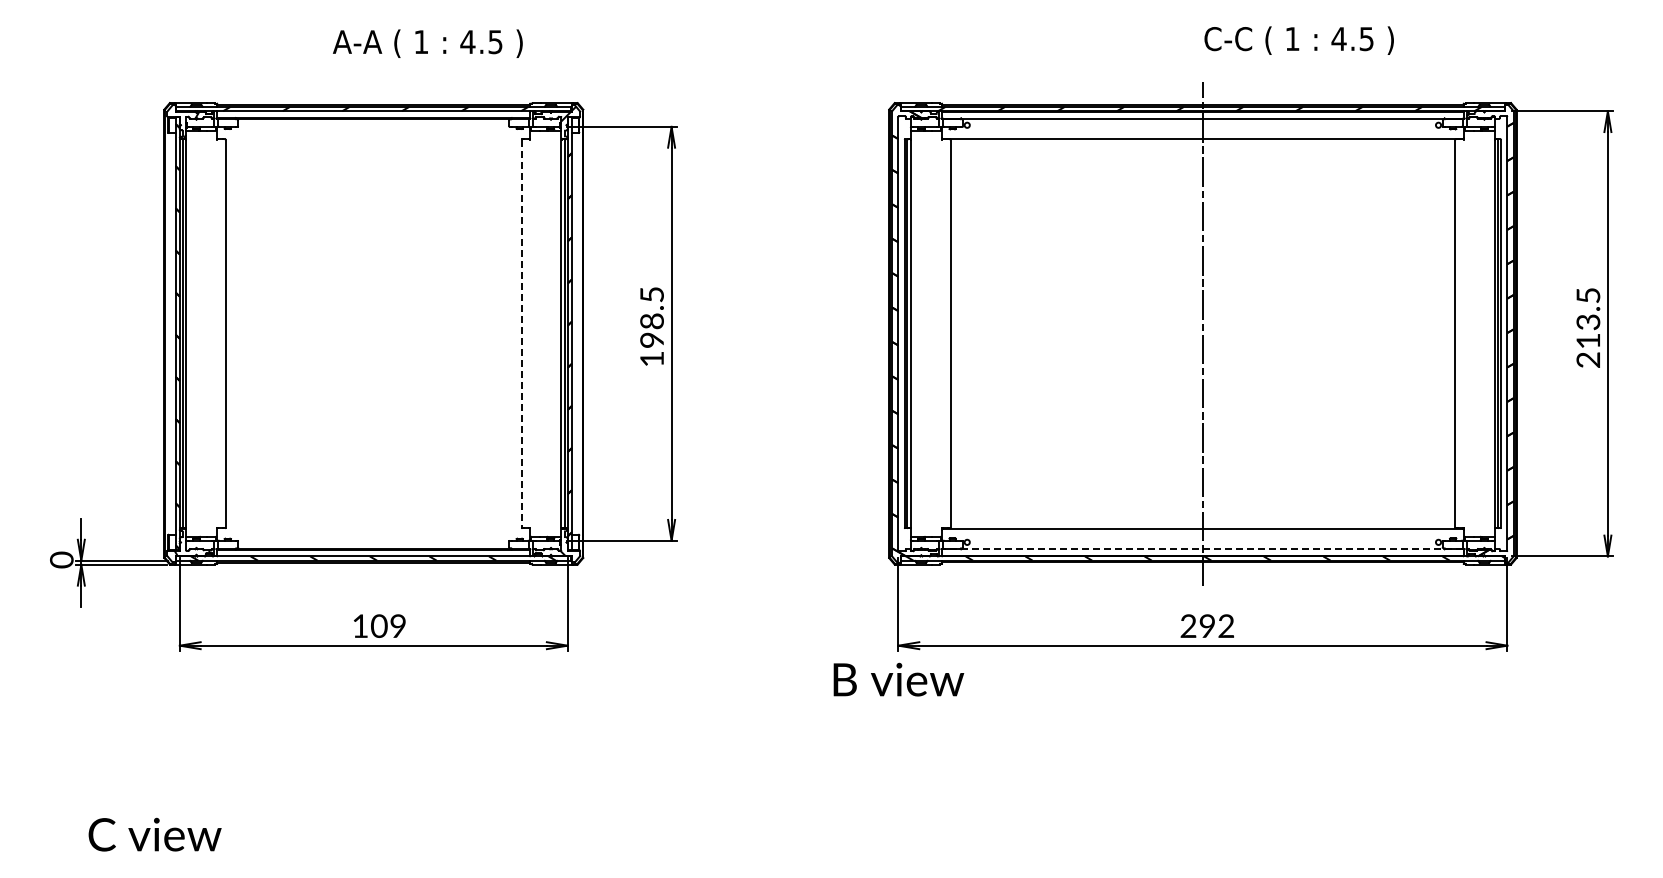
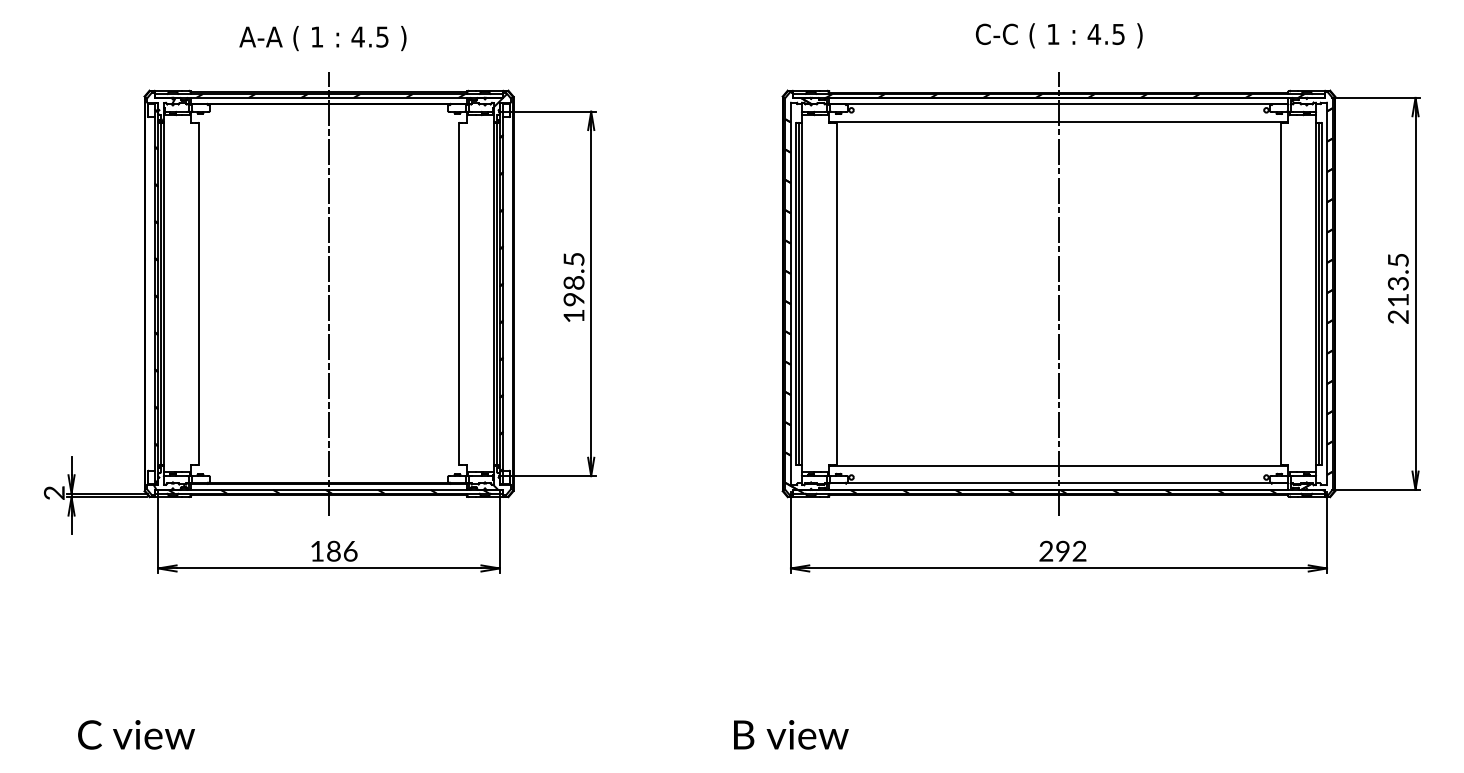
text: (1298, 40) -> (1058, 35), moved
text: (427, 43) -> (322, 38), moved
line: (373, 333) -> (328, 293), added
line: (521, 333) -> (459, 293), dashed -> solid
line: (1202, 549) -> (1058, 483), dashed -> solid
text: (61, 559) -> (54, 492), 0 -> 2
text: (388, 626) -> (341, 551), 109 -> 186
text: (898, 679) -> (790, 734), moved

